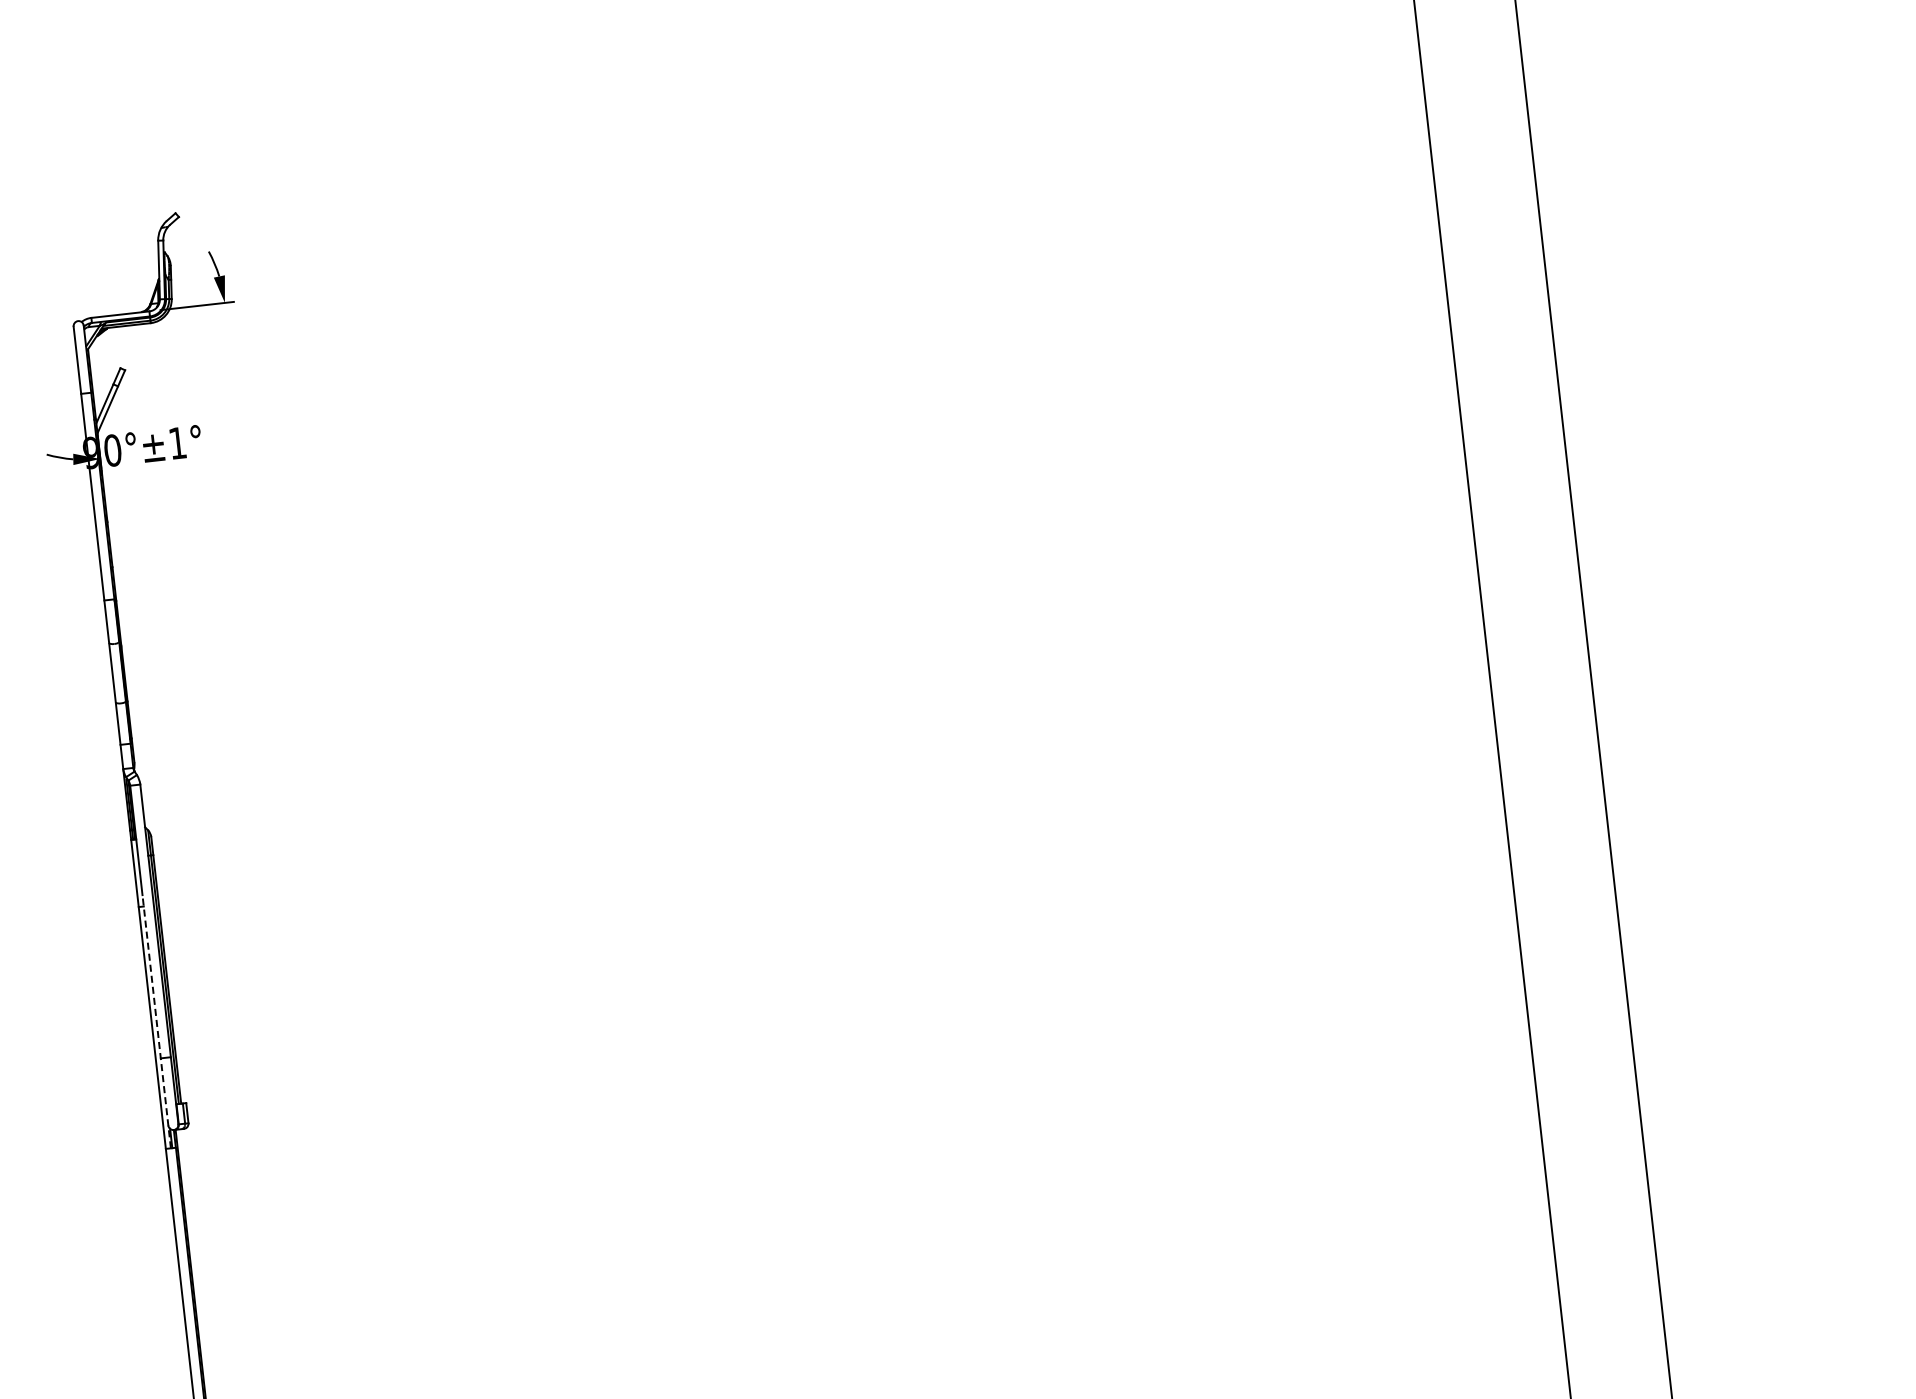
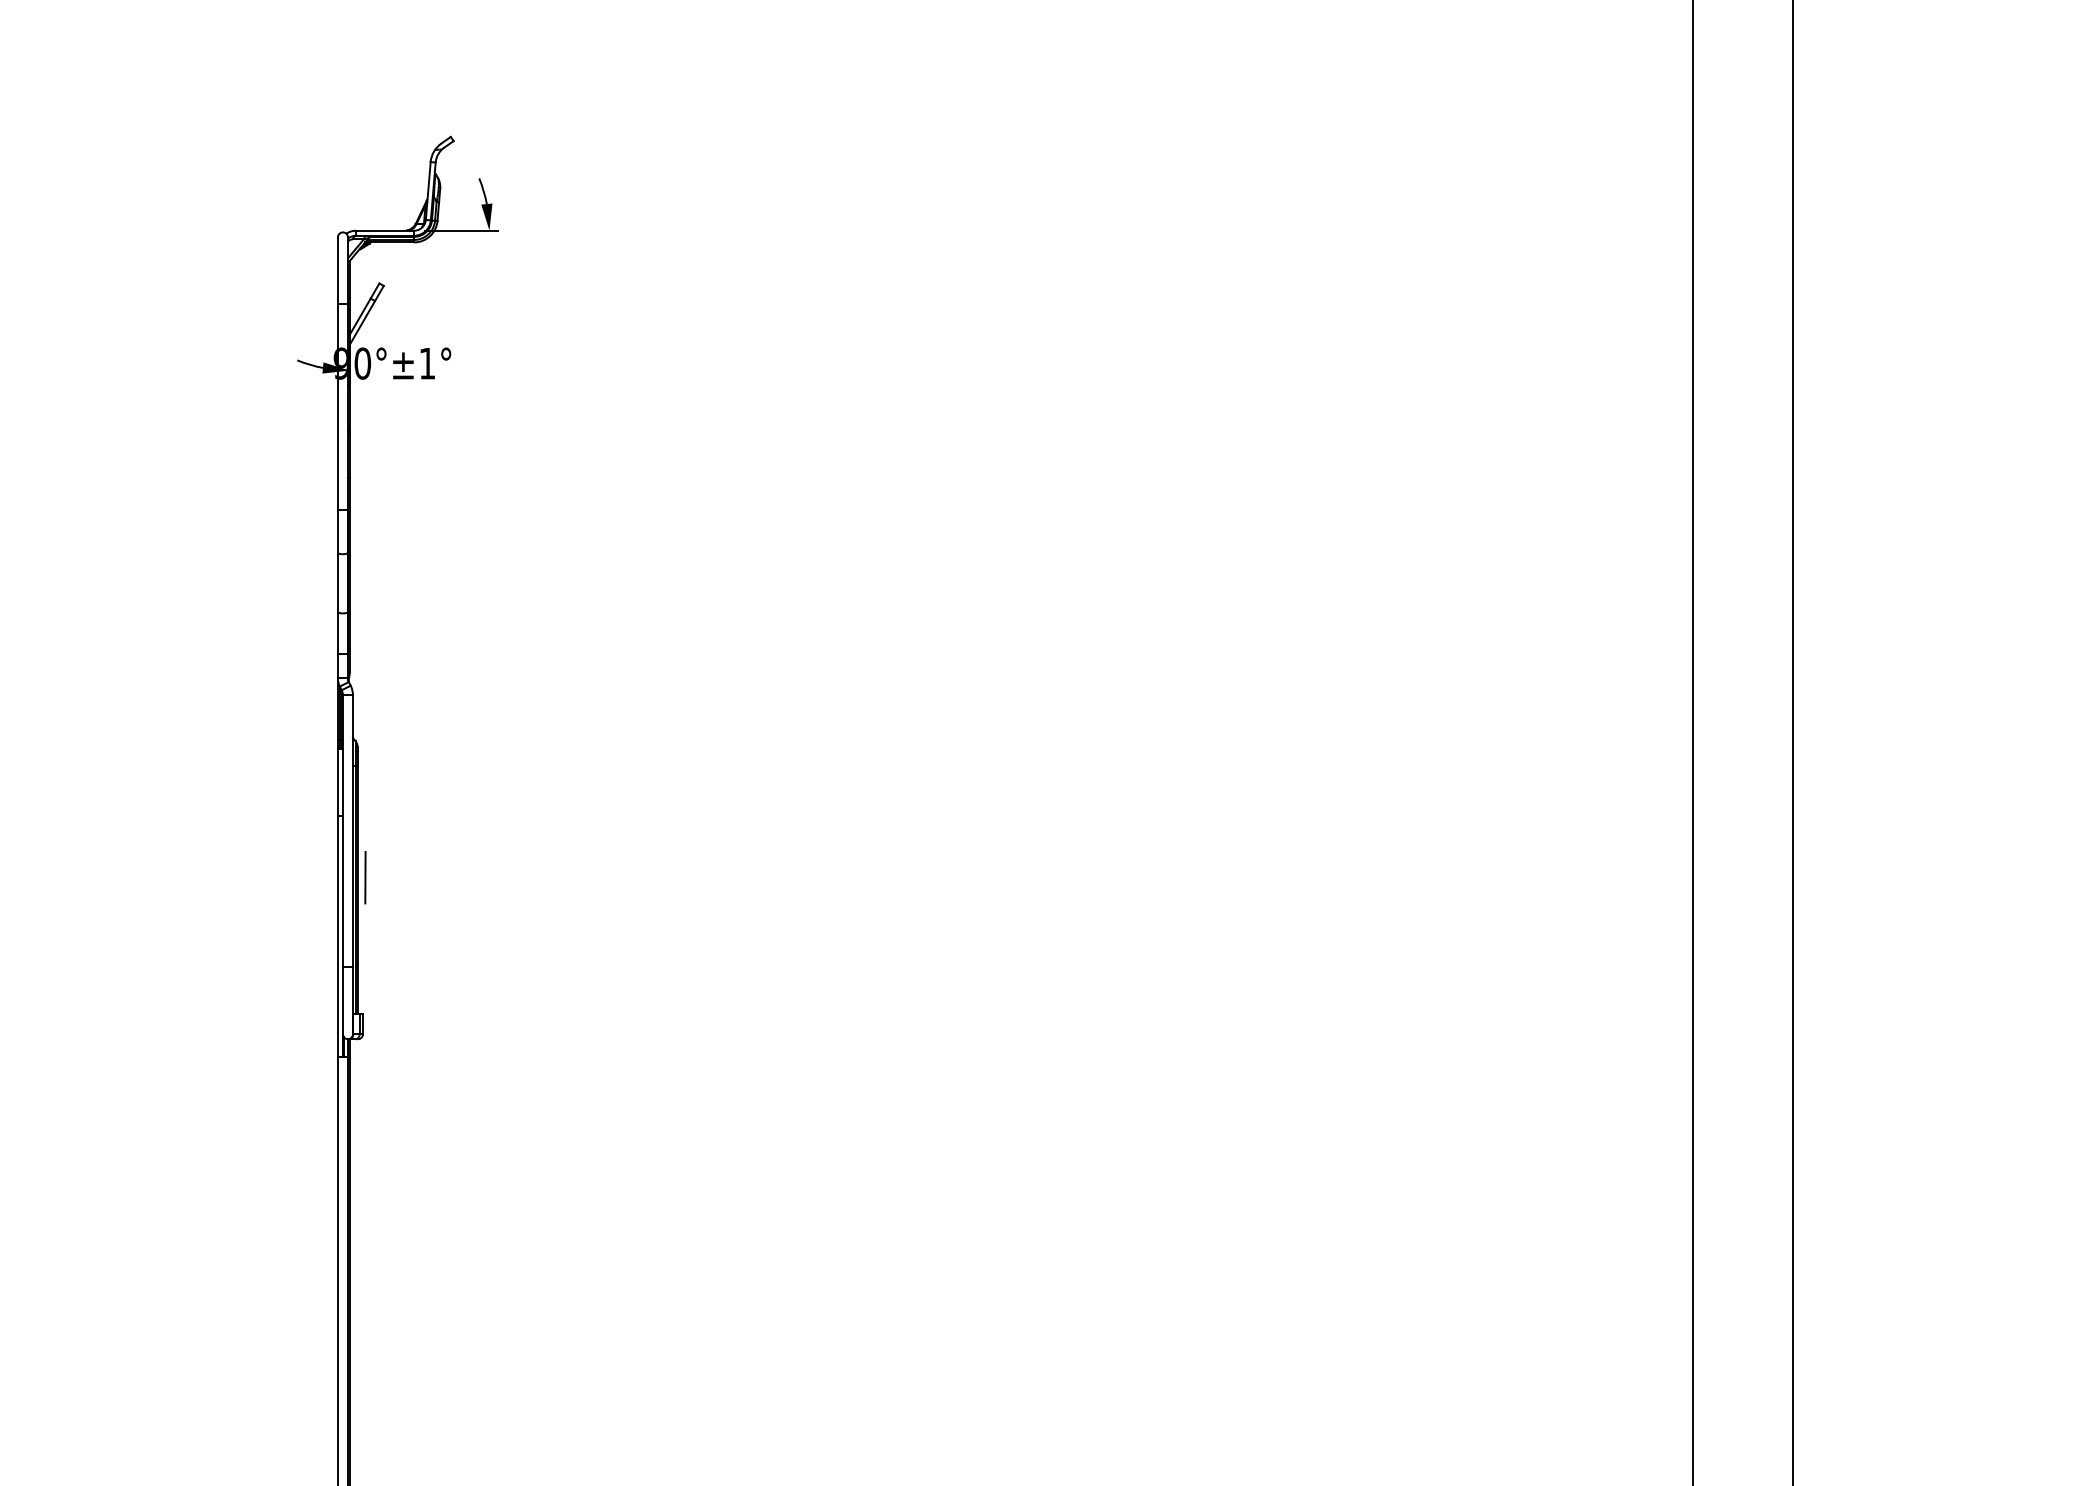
line: (173, 965) -> (365, 877), added
line: (156, 1021) -> (342, 930), dashed -> solid

